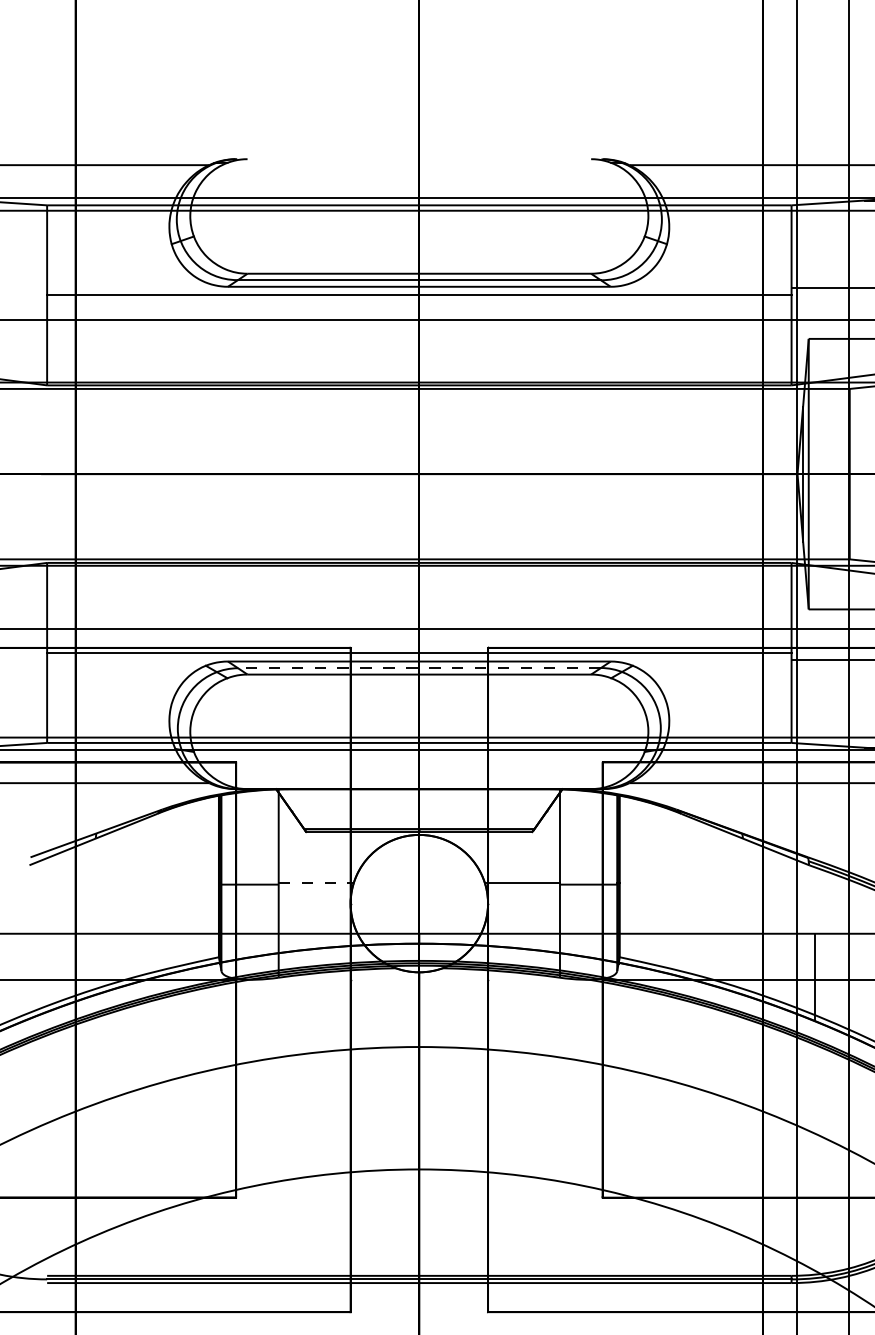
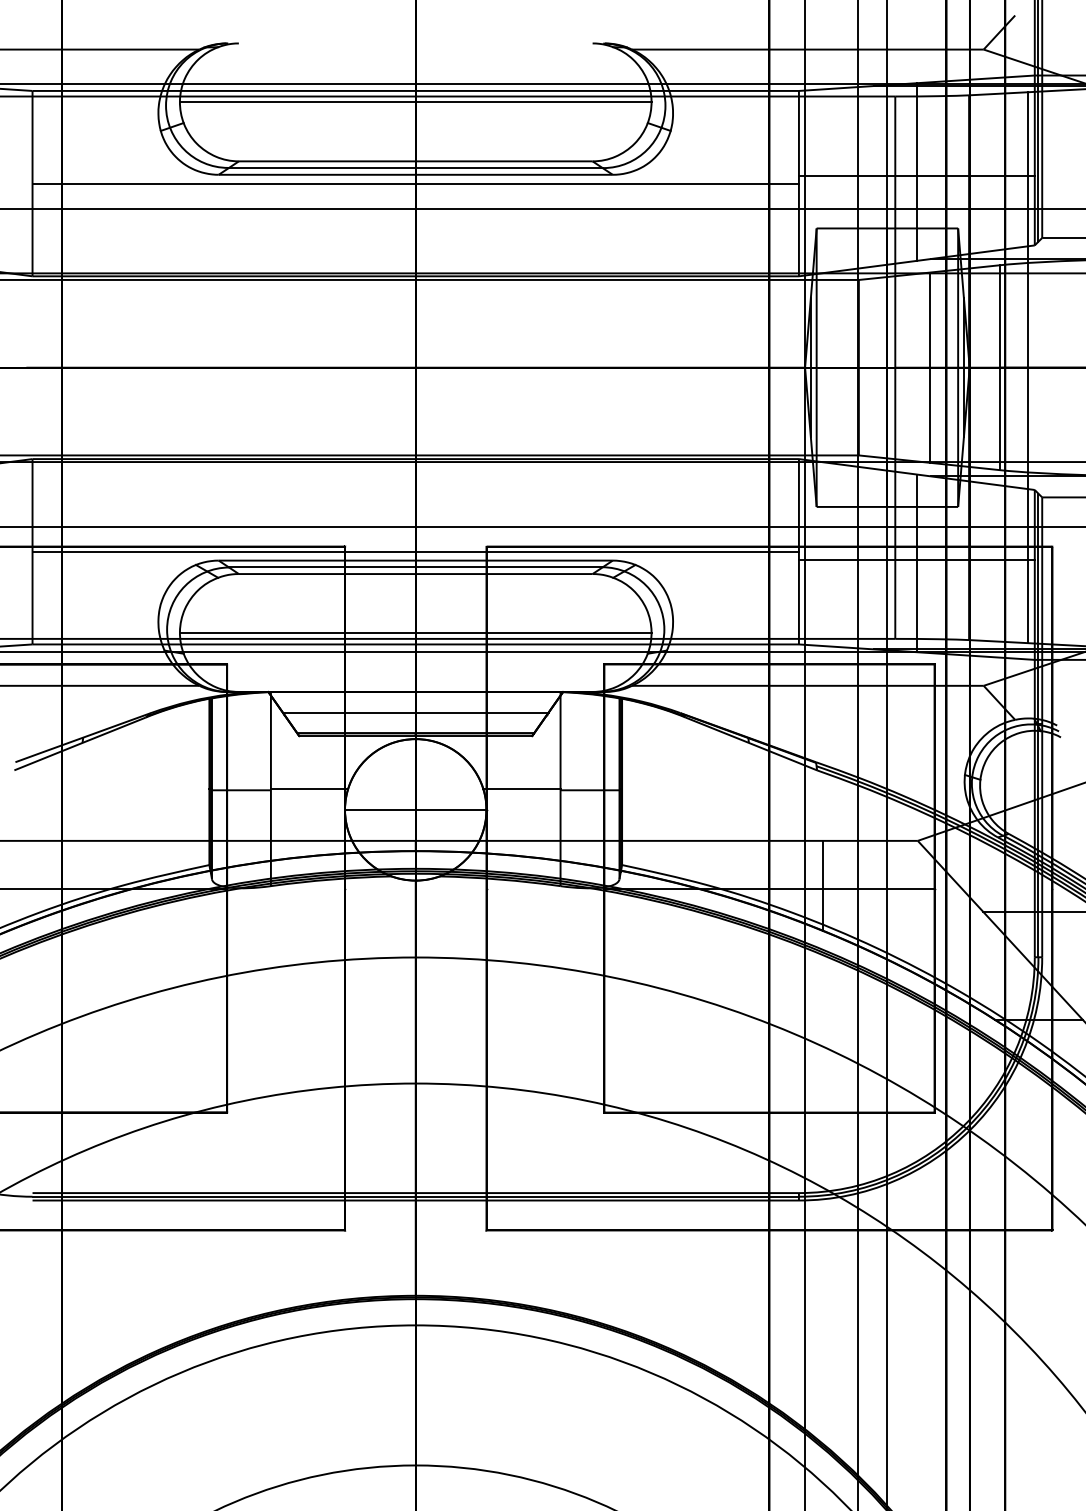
line: (419, 216) -> (415, 102), added
line: (419, 668) -> (415, 567), dashed -> solid
line: (419, 732) -> (415, 633), added
line: (419, 809) -> (415, 712), added
line: (316, 883) -> (309, 789), dashed -> solid
line: (419, 903) -> (415, 809), added

